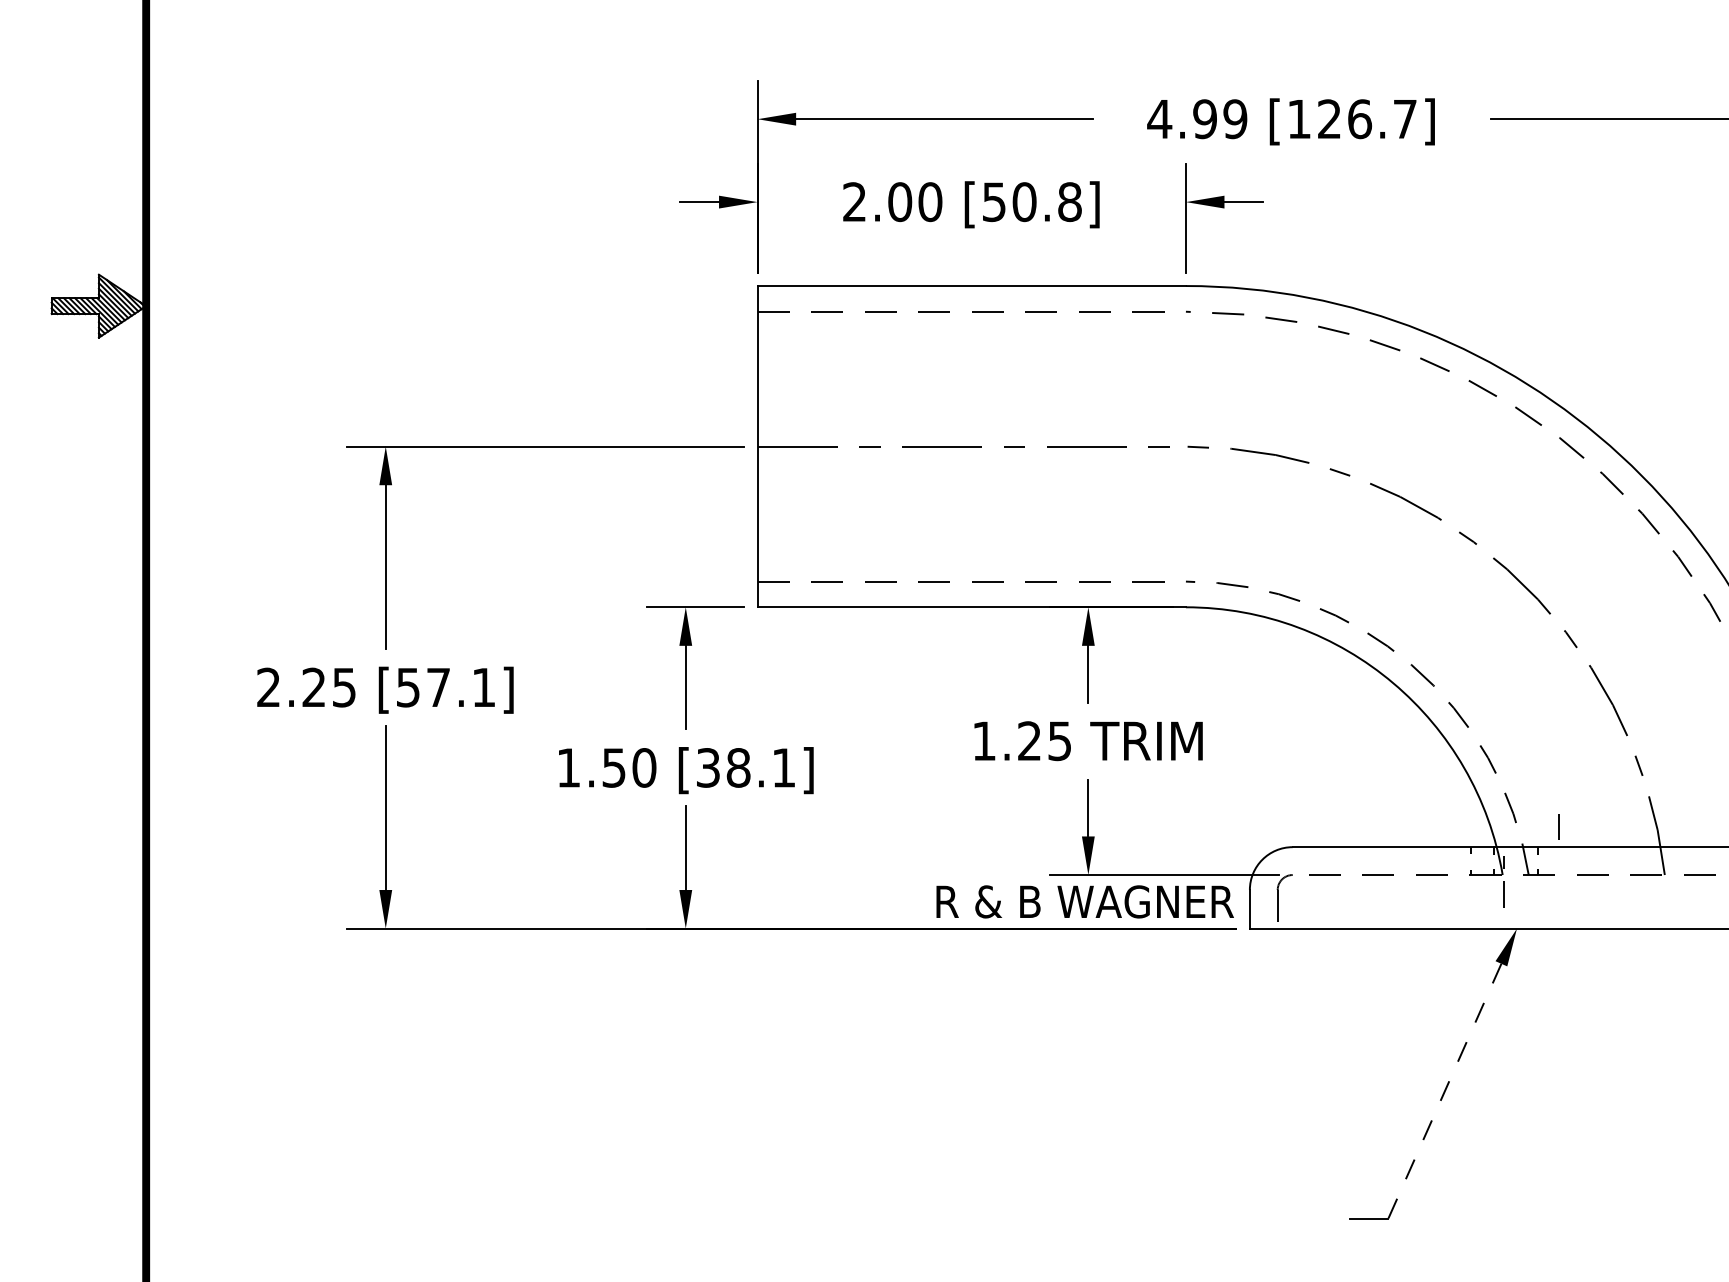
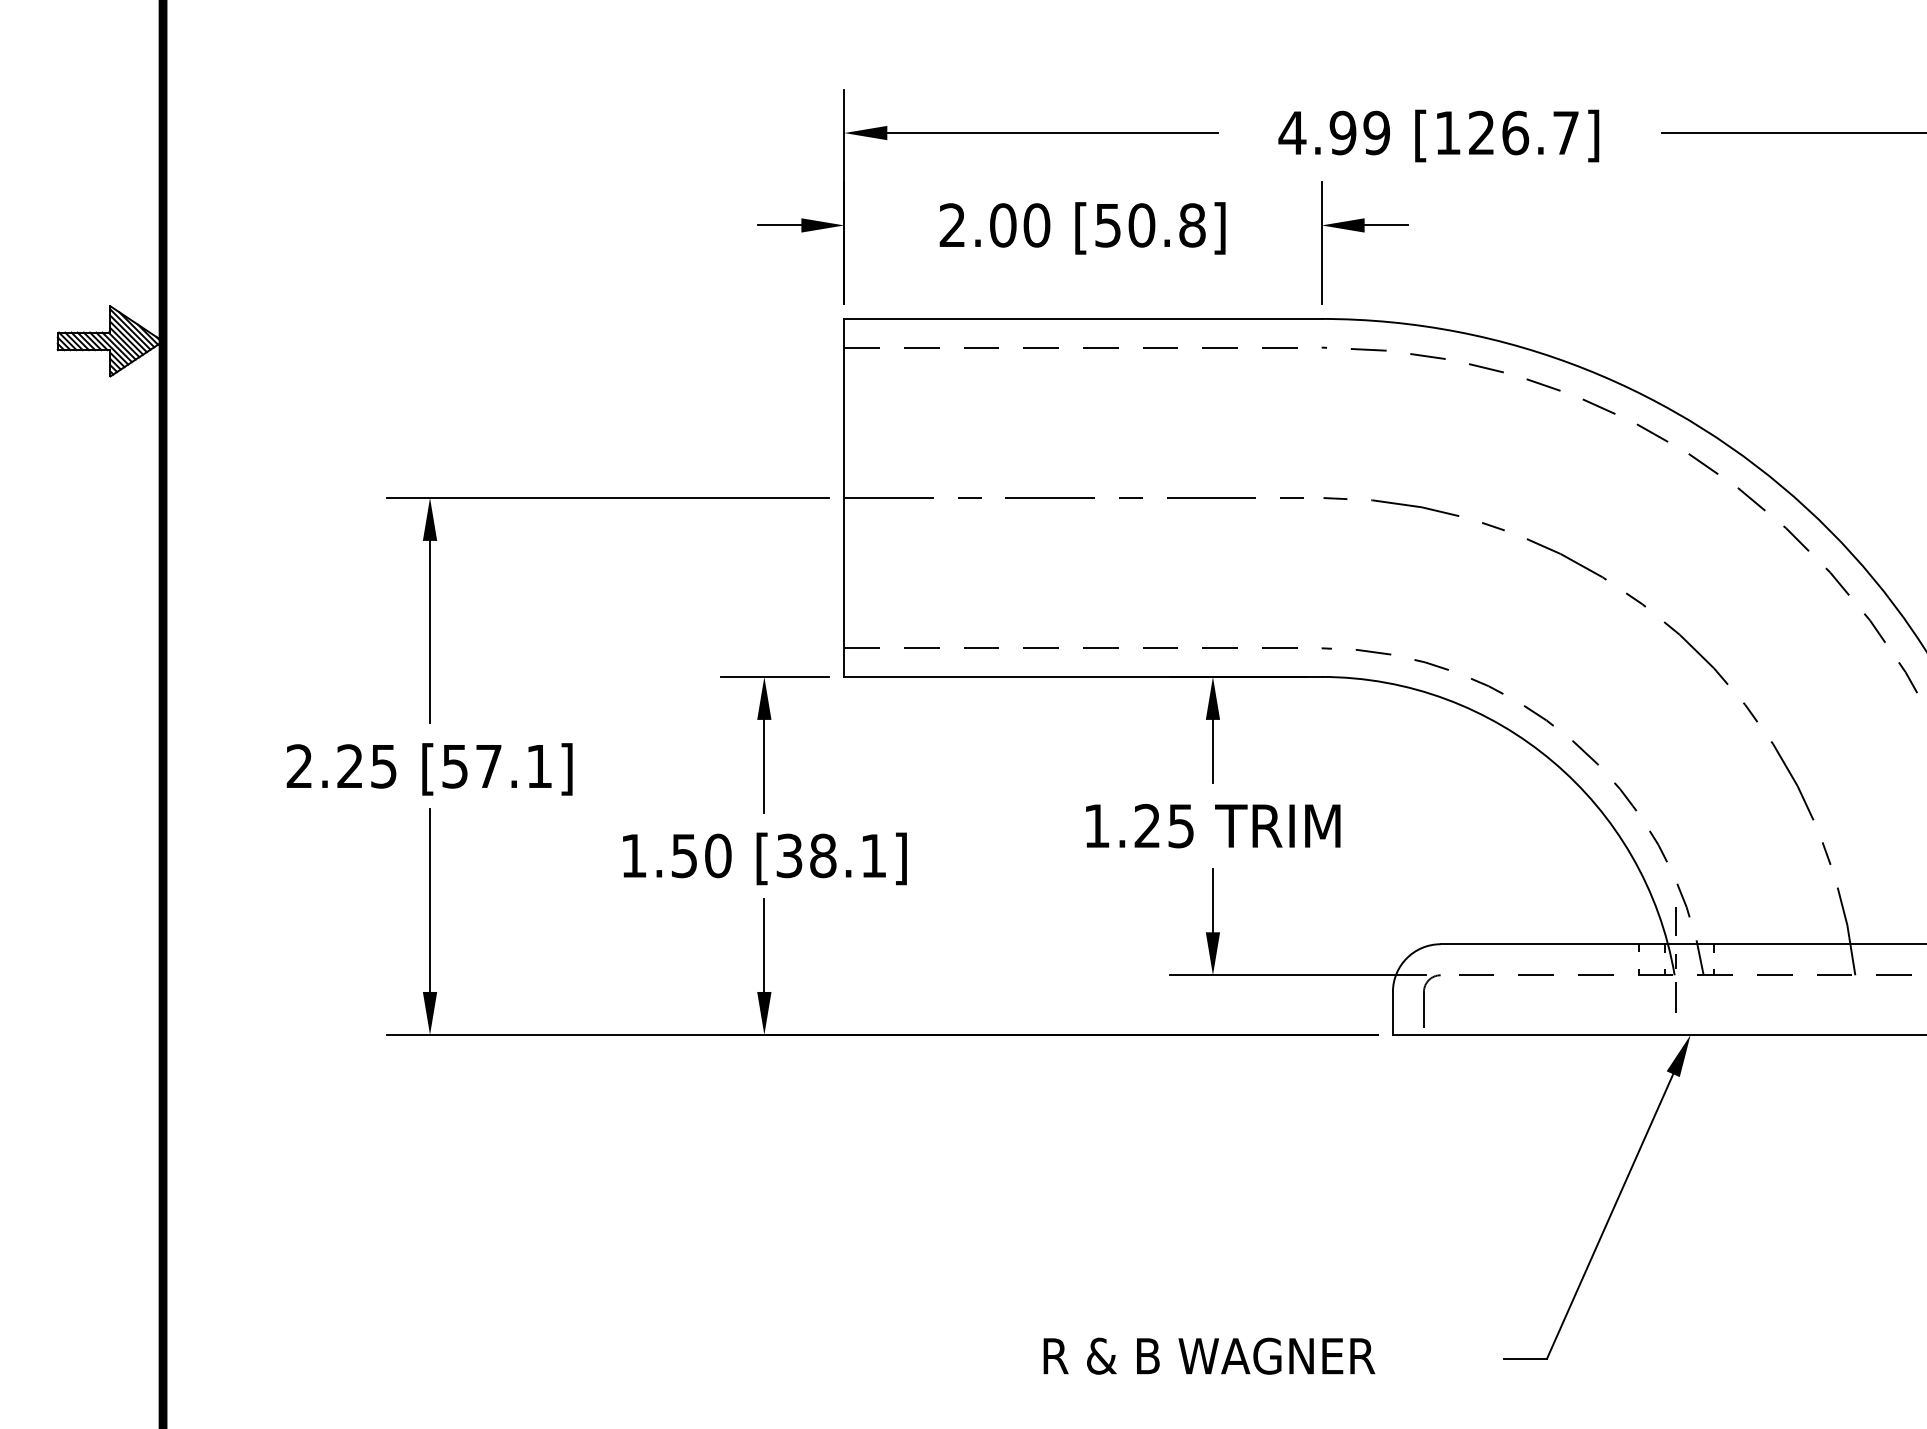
line: (1558, 826) -> (1675, 921), moved
text: (1085, 901) -> (1209, 1355), moved
line: (1445, 1091) -> (1610, 1216), dashed -> solid

